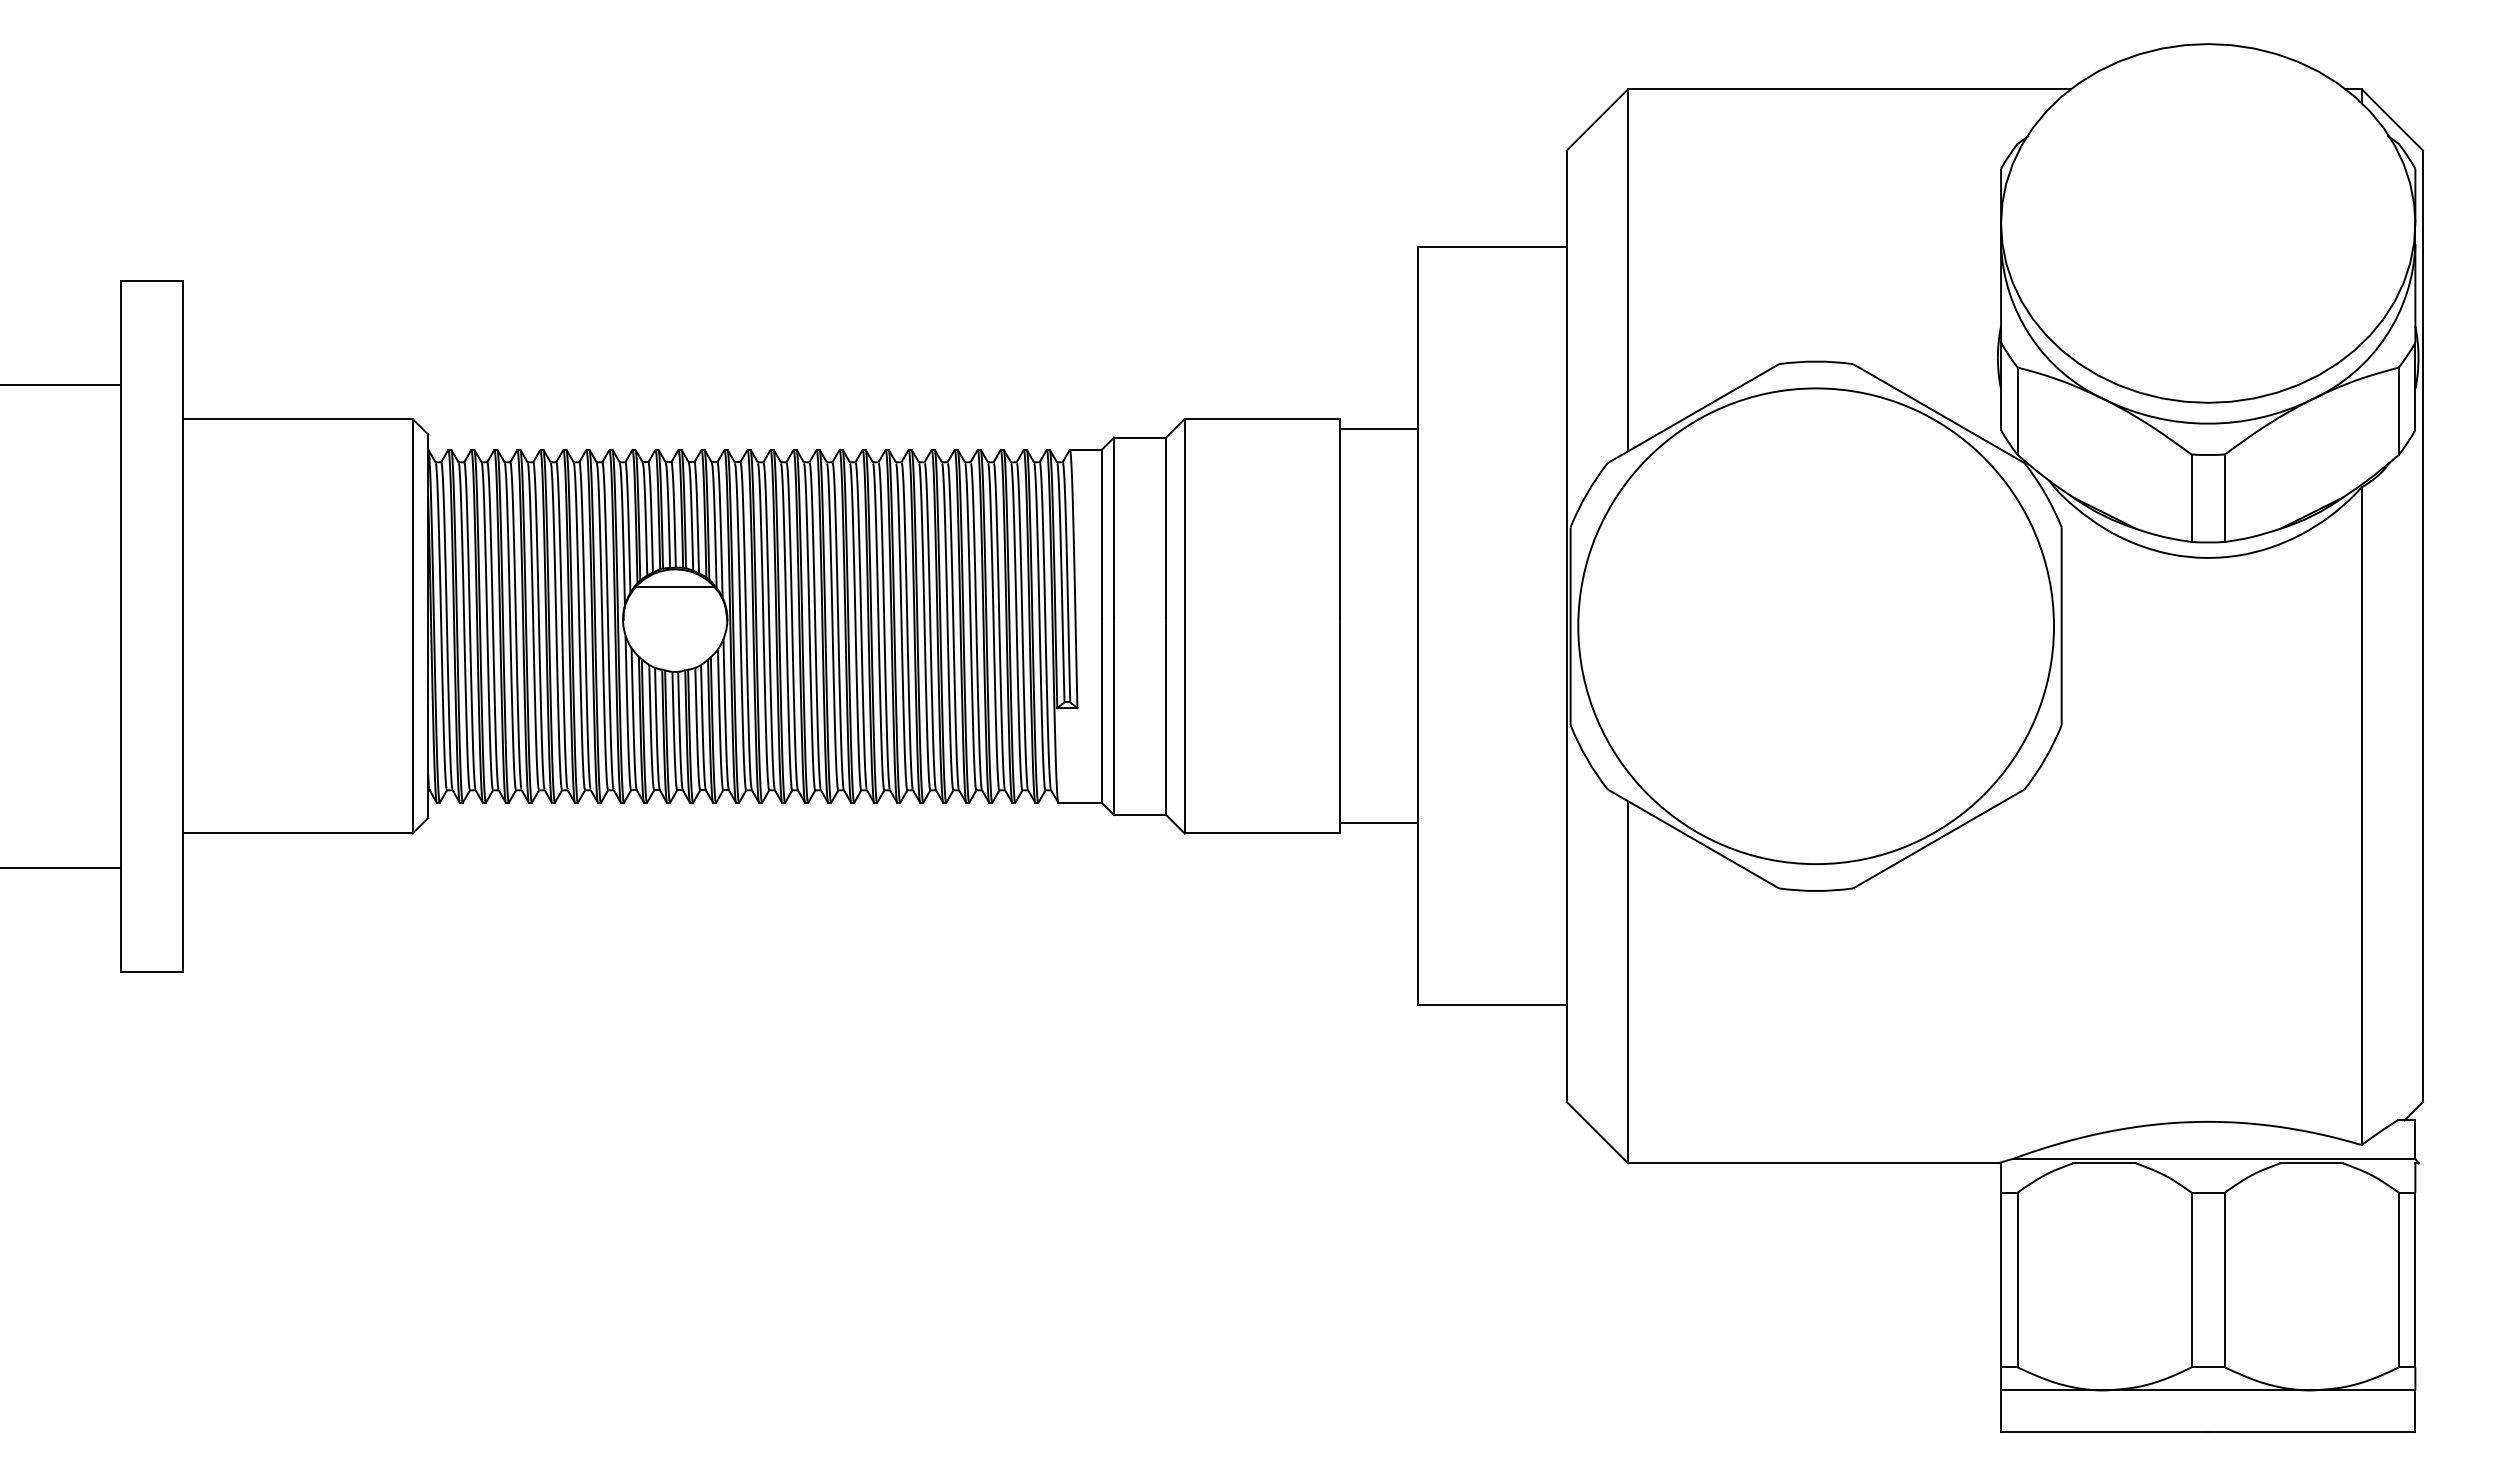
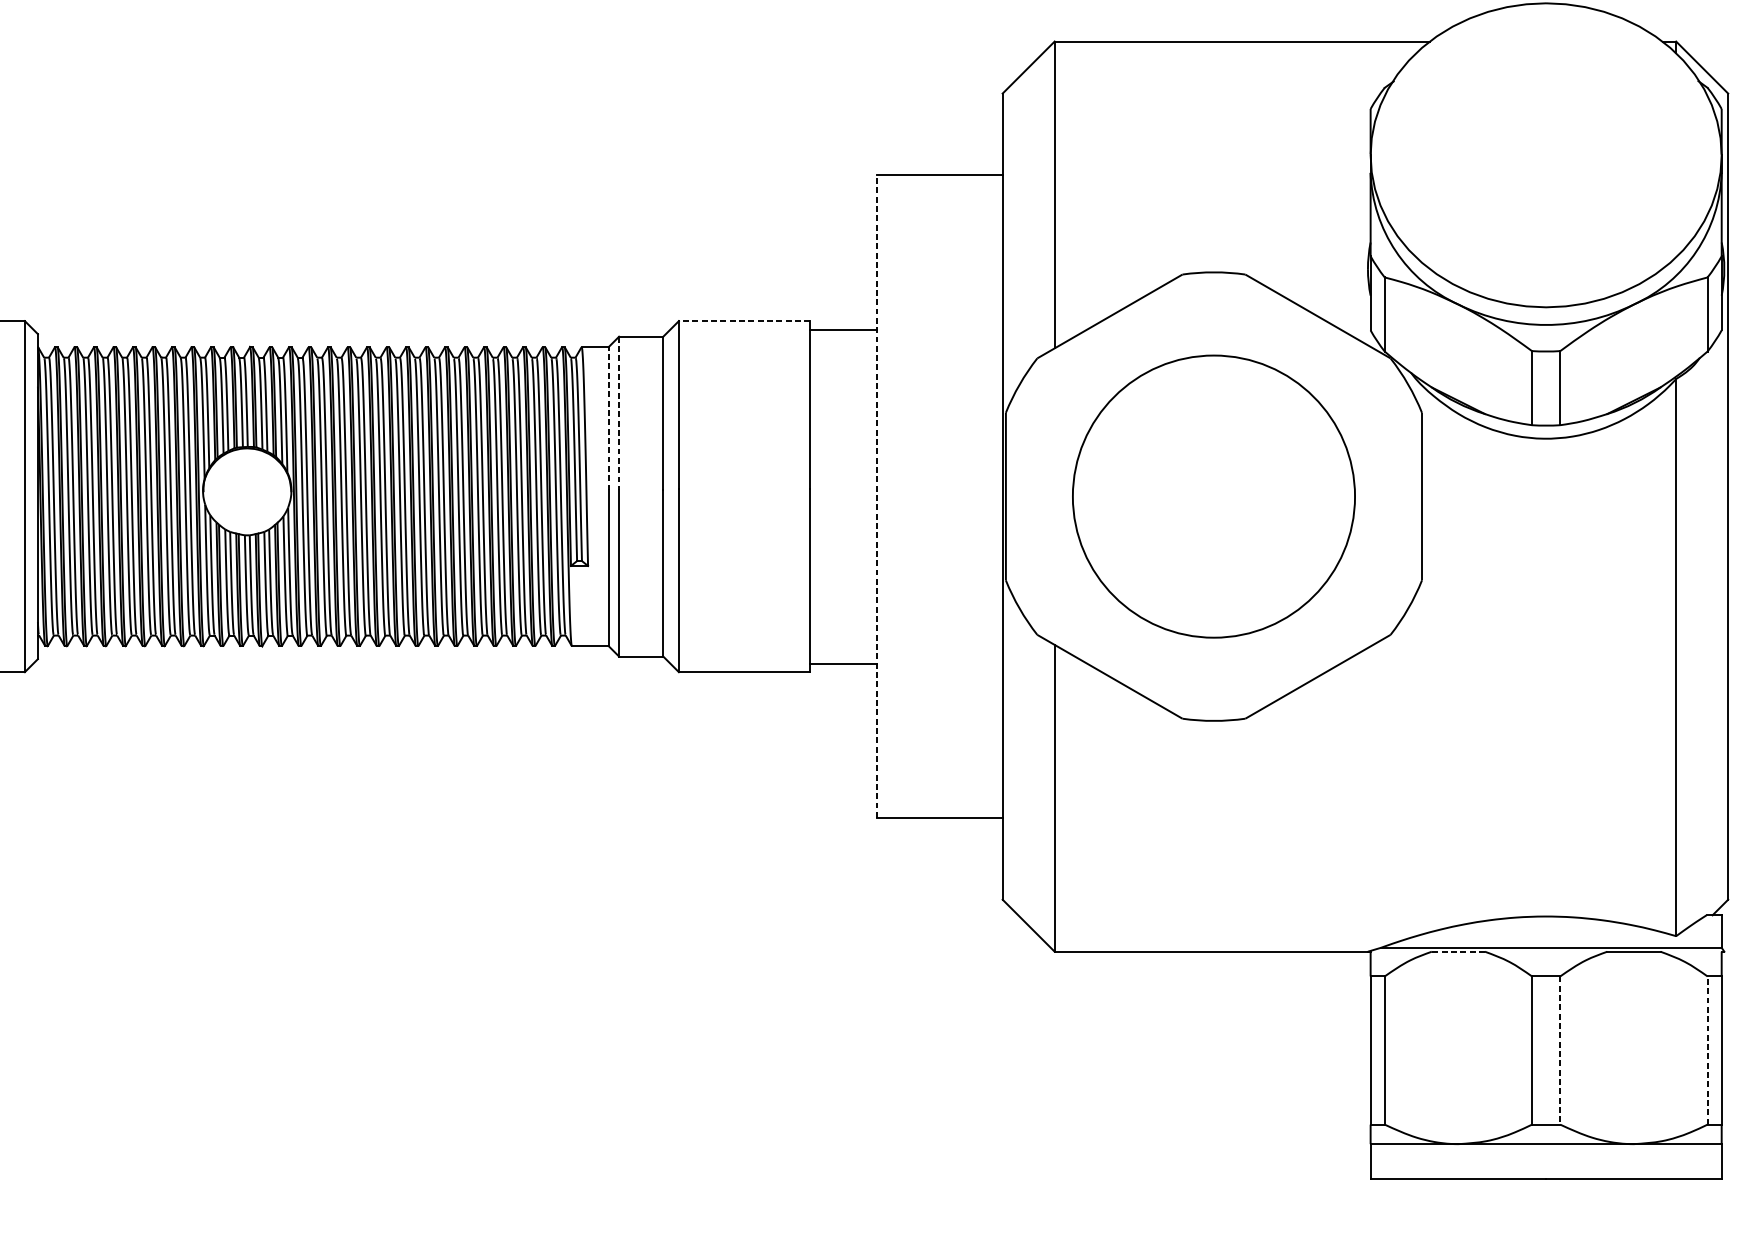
line: (1261, 419) -> (744, 321), solid -> dashed
line: (1114, 528) -> (619, 413), solid -> dashed
line: (1101, 534) -> (608, 418), solid -> dashed
line: (675, 587) -> (247, 463), removed
line: (1417, 625) -> (876, 495), solid -> dashed
circle: (1816, 626) -> (1214, 496), size x0.7
line: (2104, 1163) -> (1458, 951), solid -> dashed
line: (2398, 1279) -> (1707, 1050), solid -> dashed
line: (2224, 1280) -> (1559, 1050), solid -> dashed

